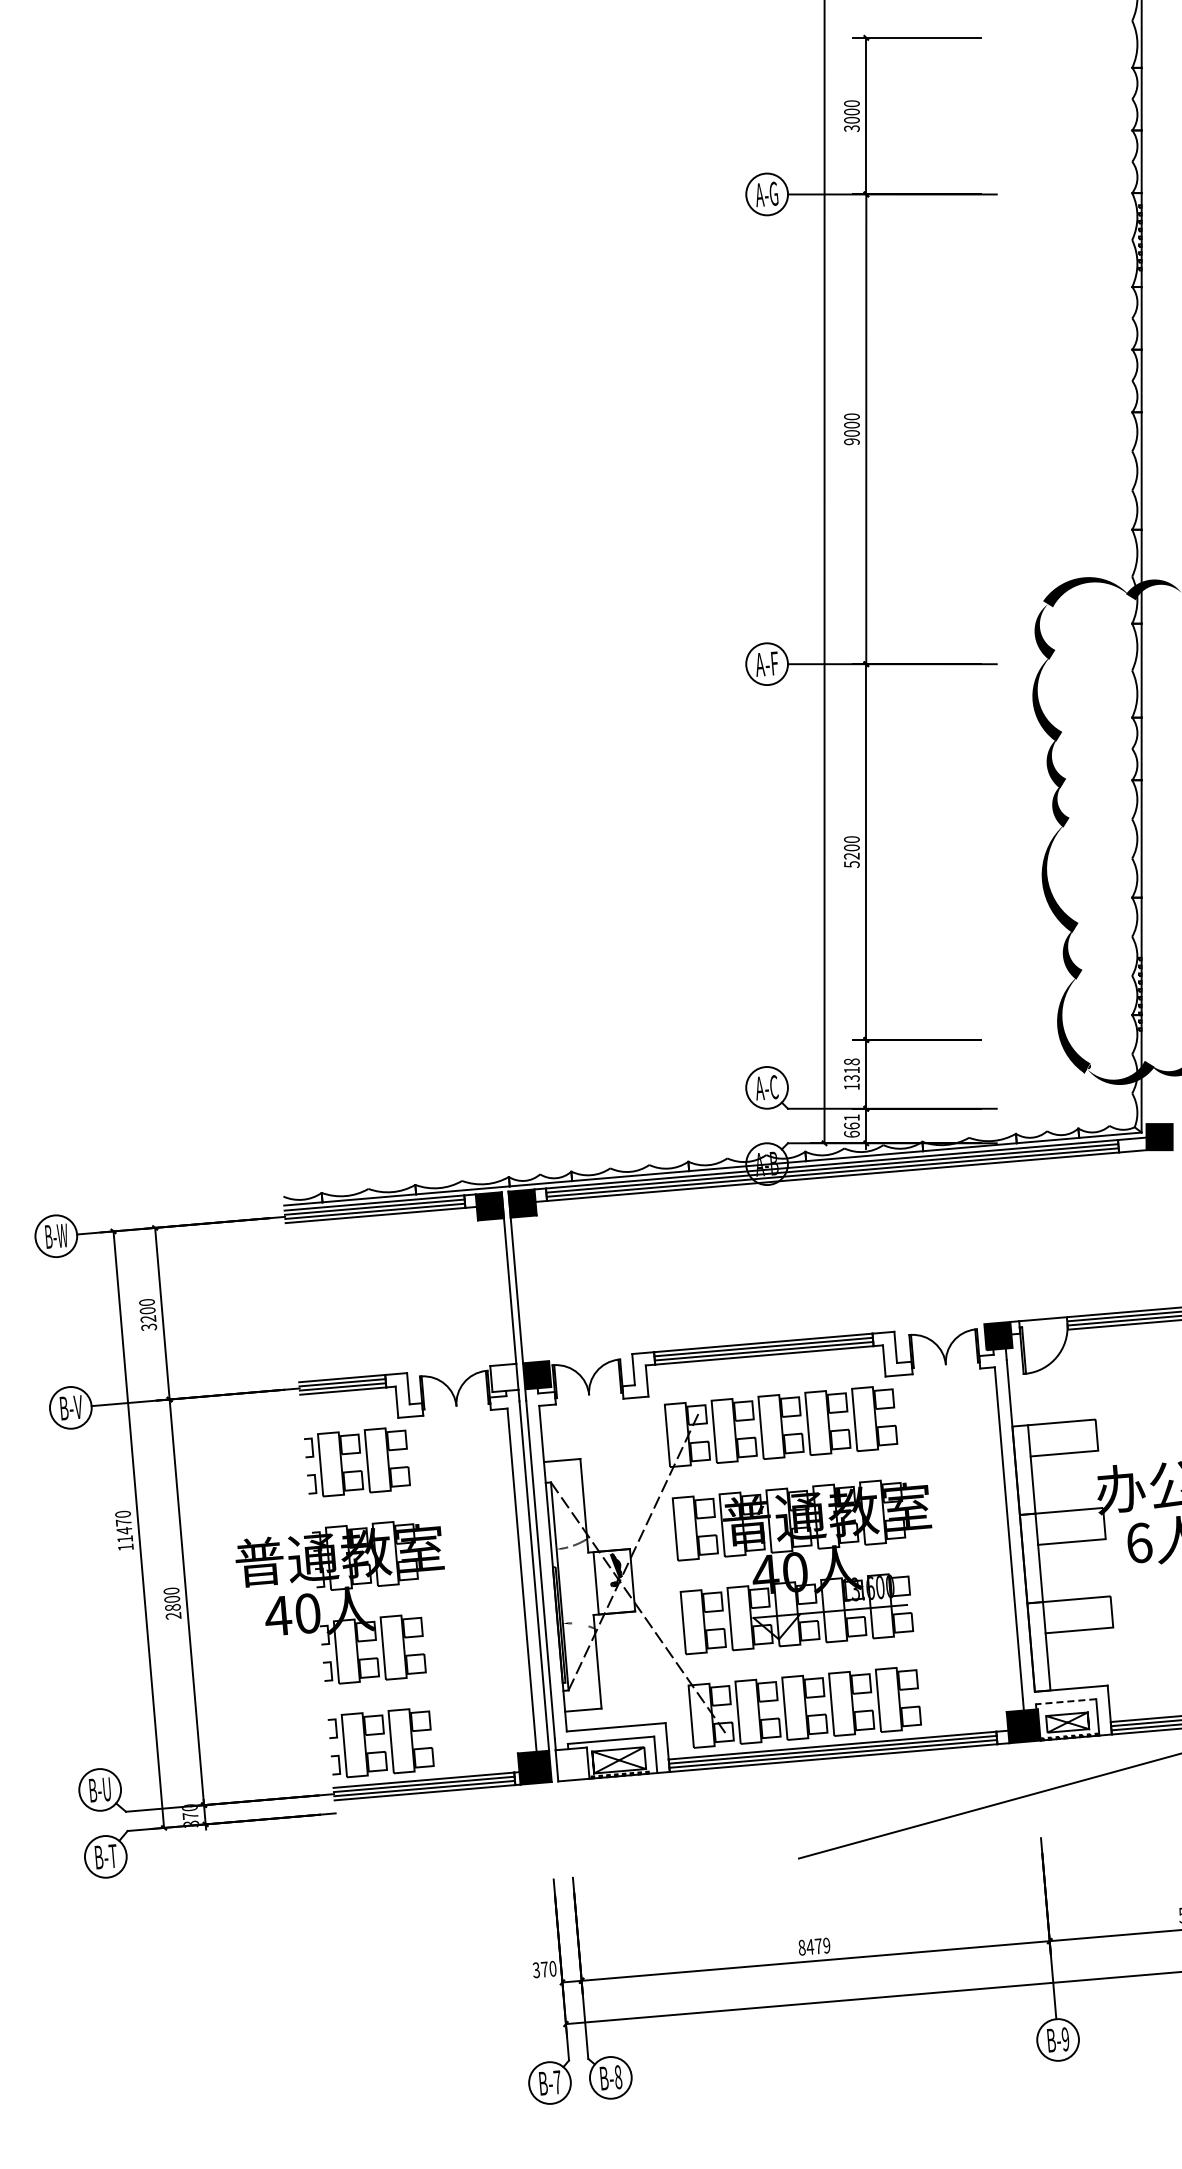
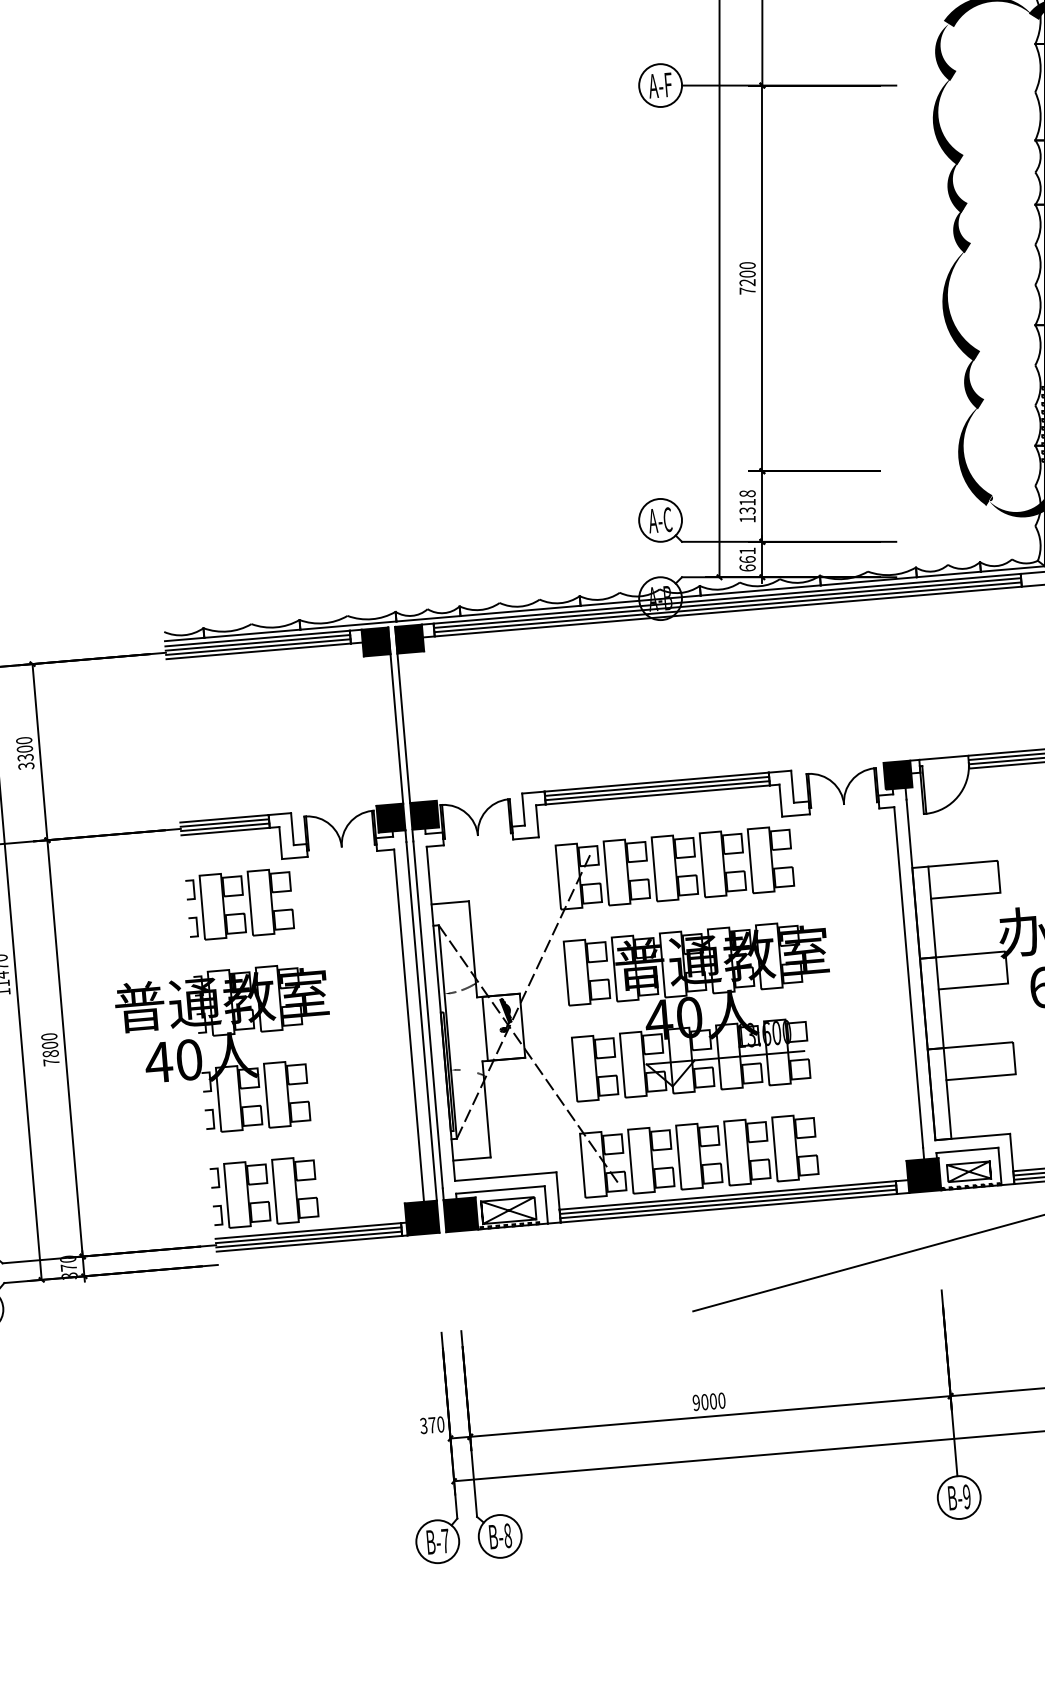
text: (851, 864) -> (747, 291), 5200 -> 7200
text: (148, 1318) -> (25, 757), 3200 -> 3300
fill: (504, 1377) -> (391, 817), added
text: (173, 1615) -> (51, 1061), 2800 -> 7800
line: (1065, 1701) -> (966, 1150), dashed -> solid
fill: (572, 1764) -> (460, 1214), added
text: (814, 1946) -> (709, 1401), 8479 -> 9000

